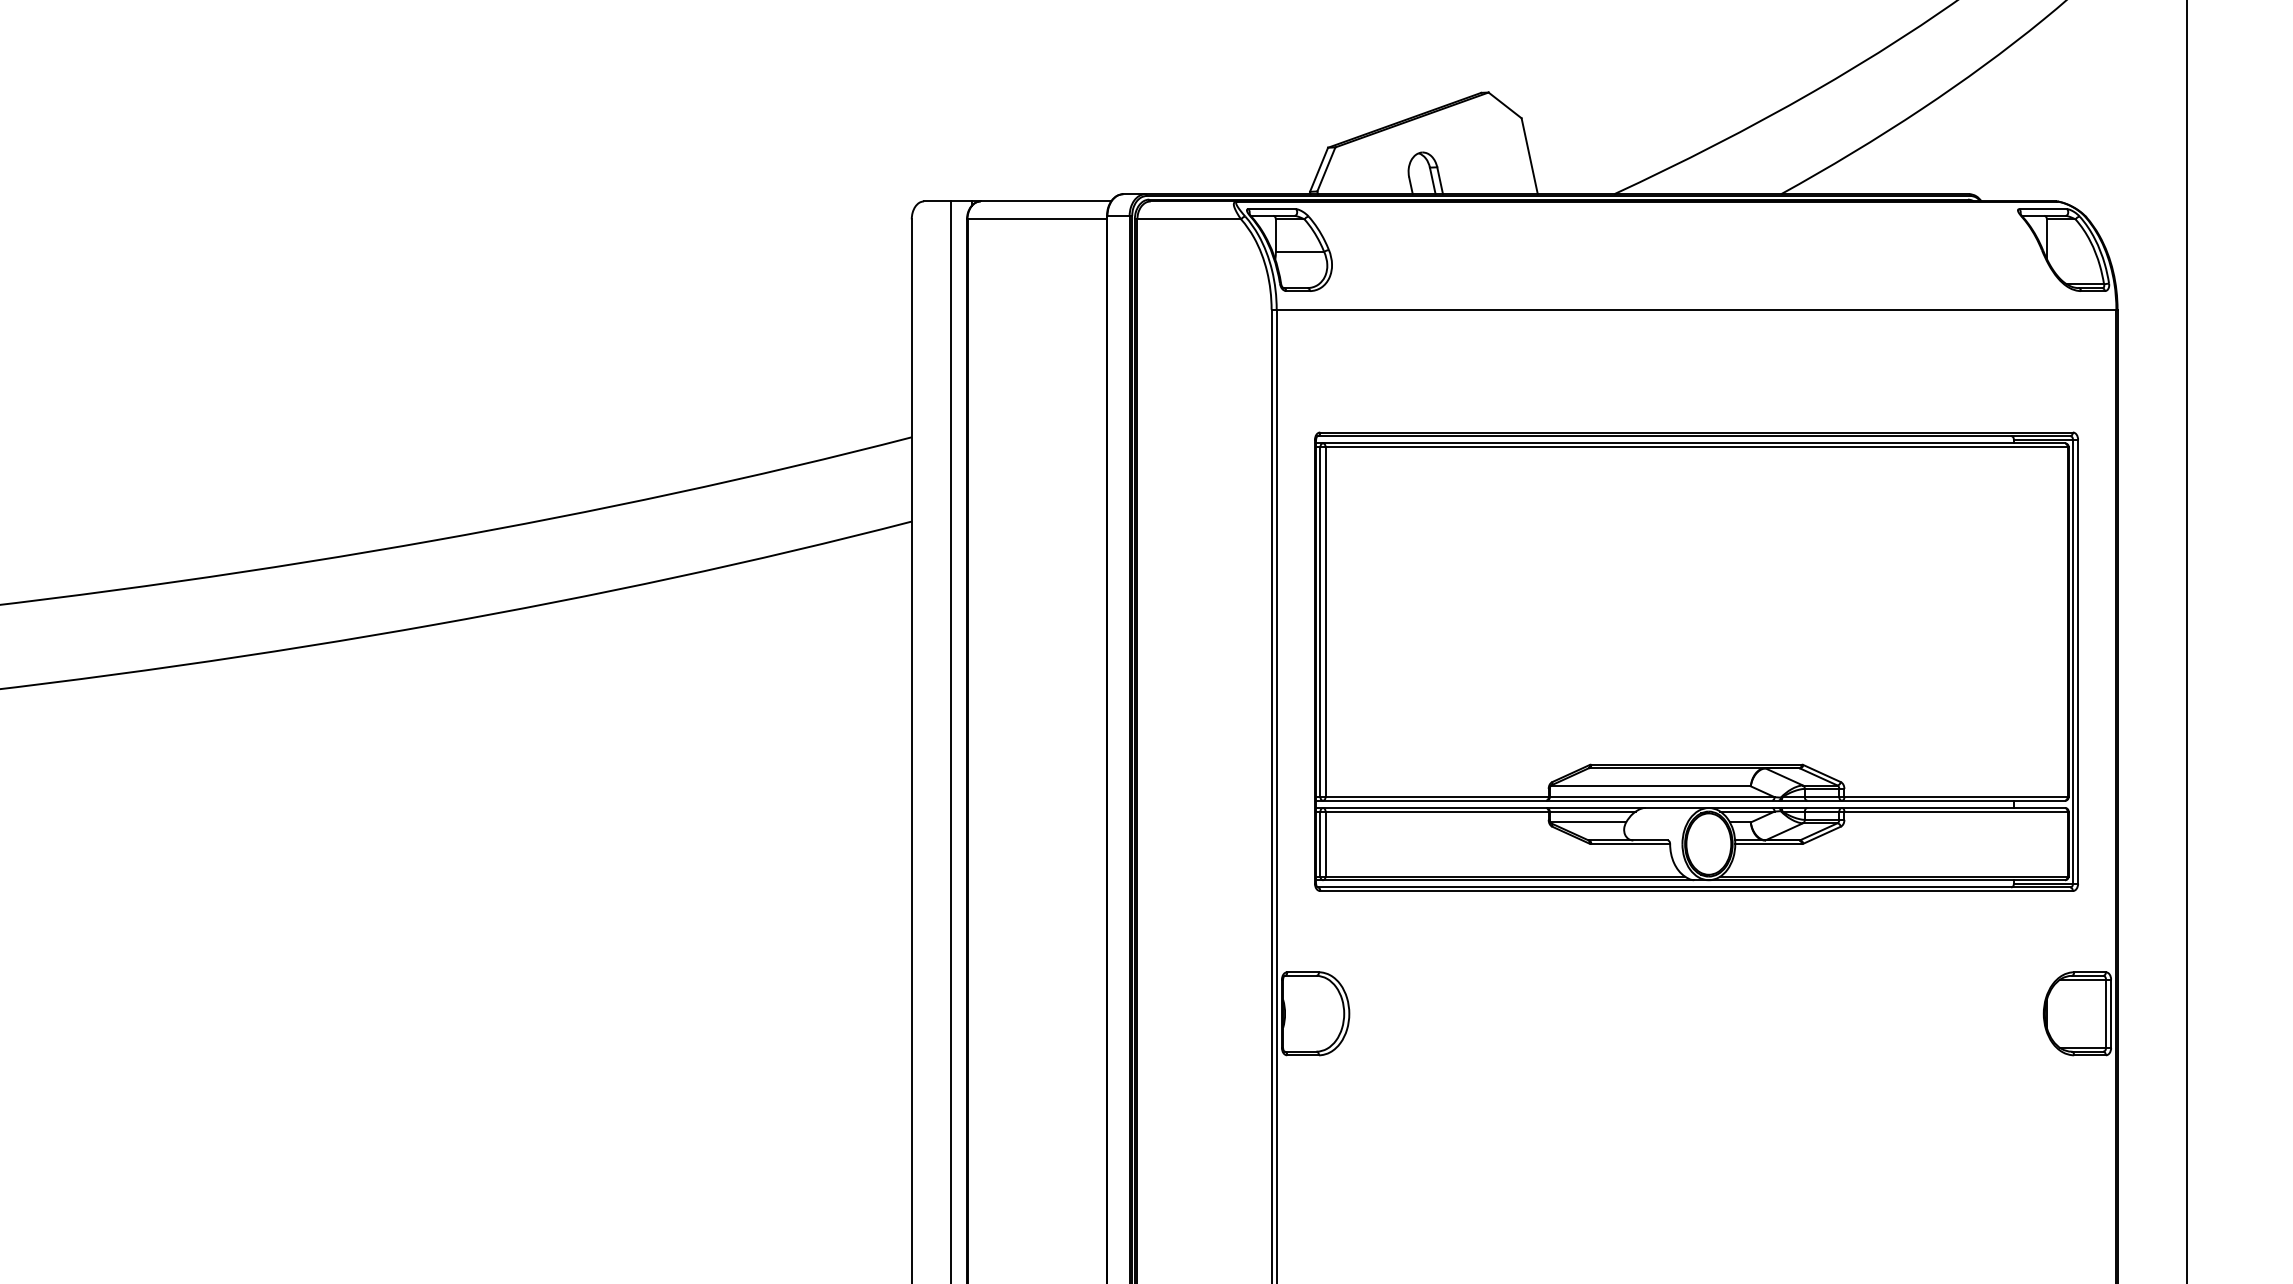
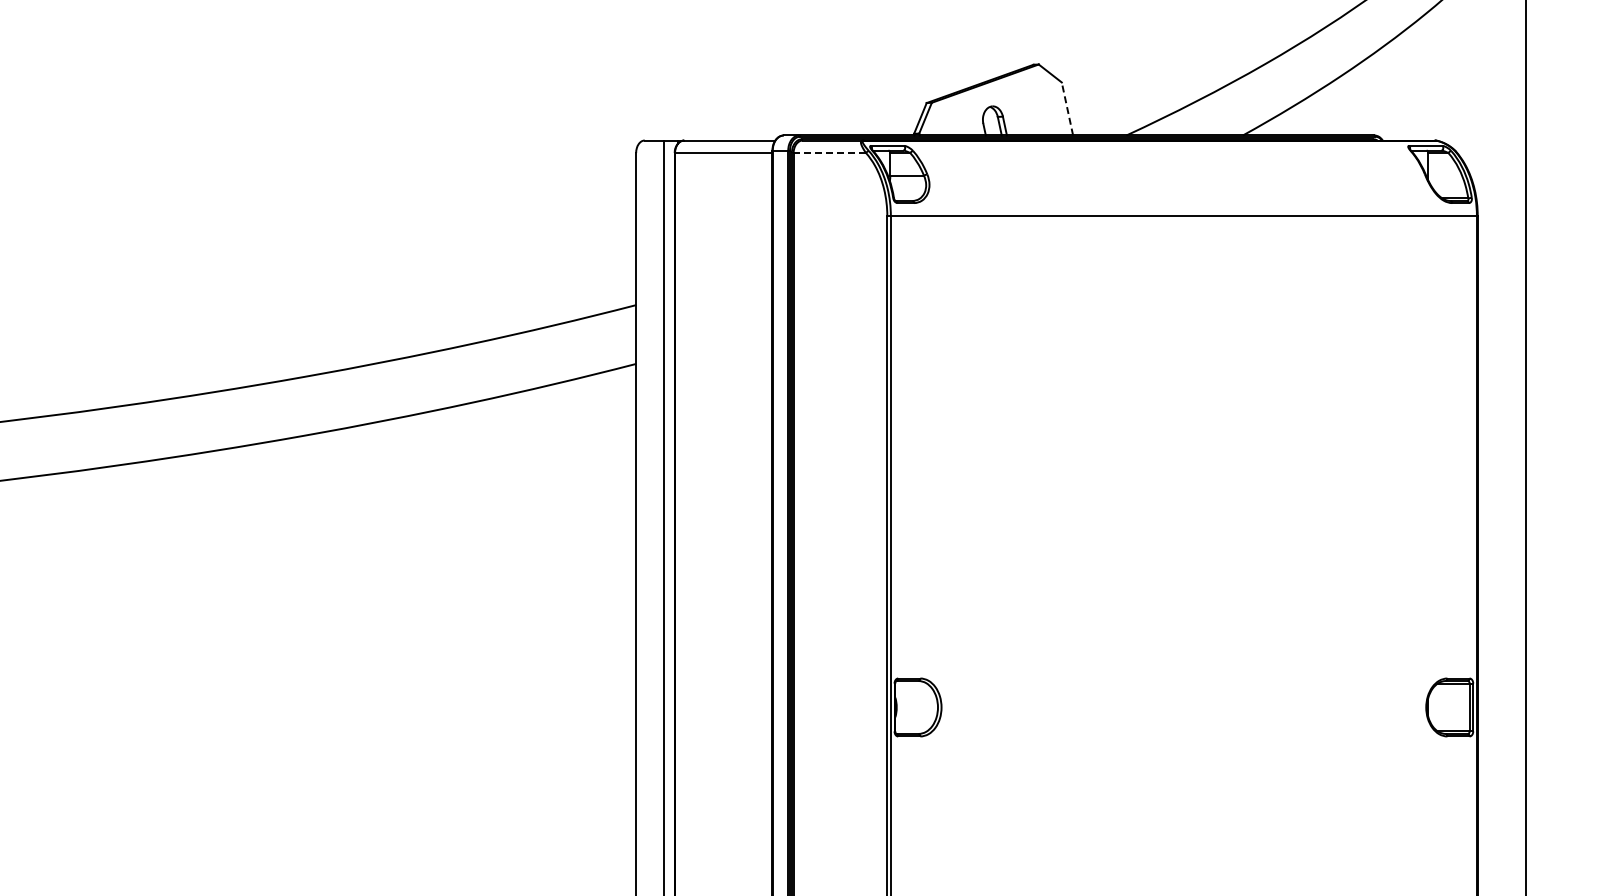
line: (1529, 155) -> (1067, 108), solid -> dashed
line: (1187, 220) -> (828, 153), solid -> dashed
part: (1695, 661) -> (1183, 461), removed

